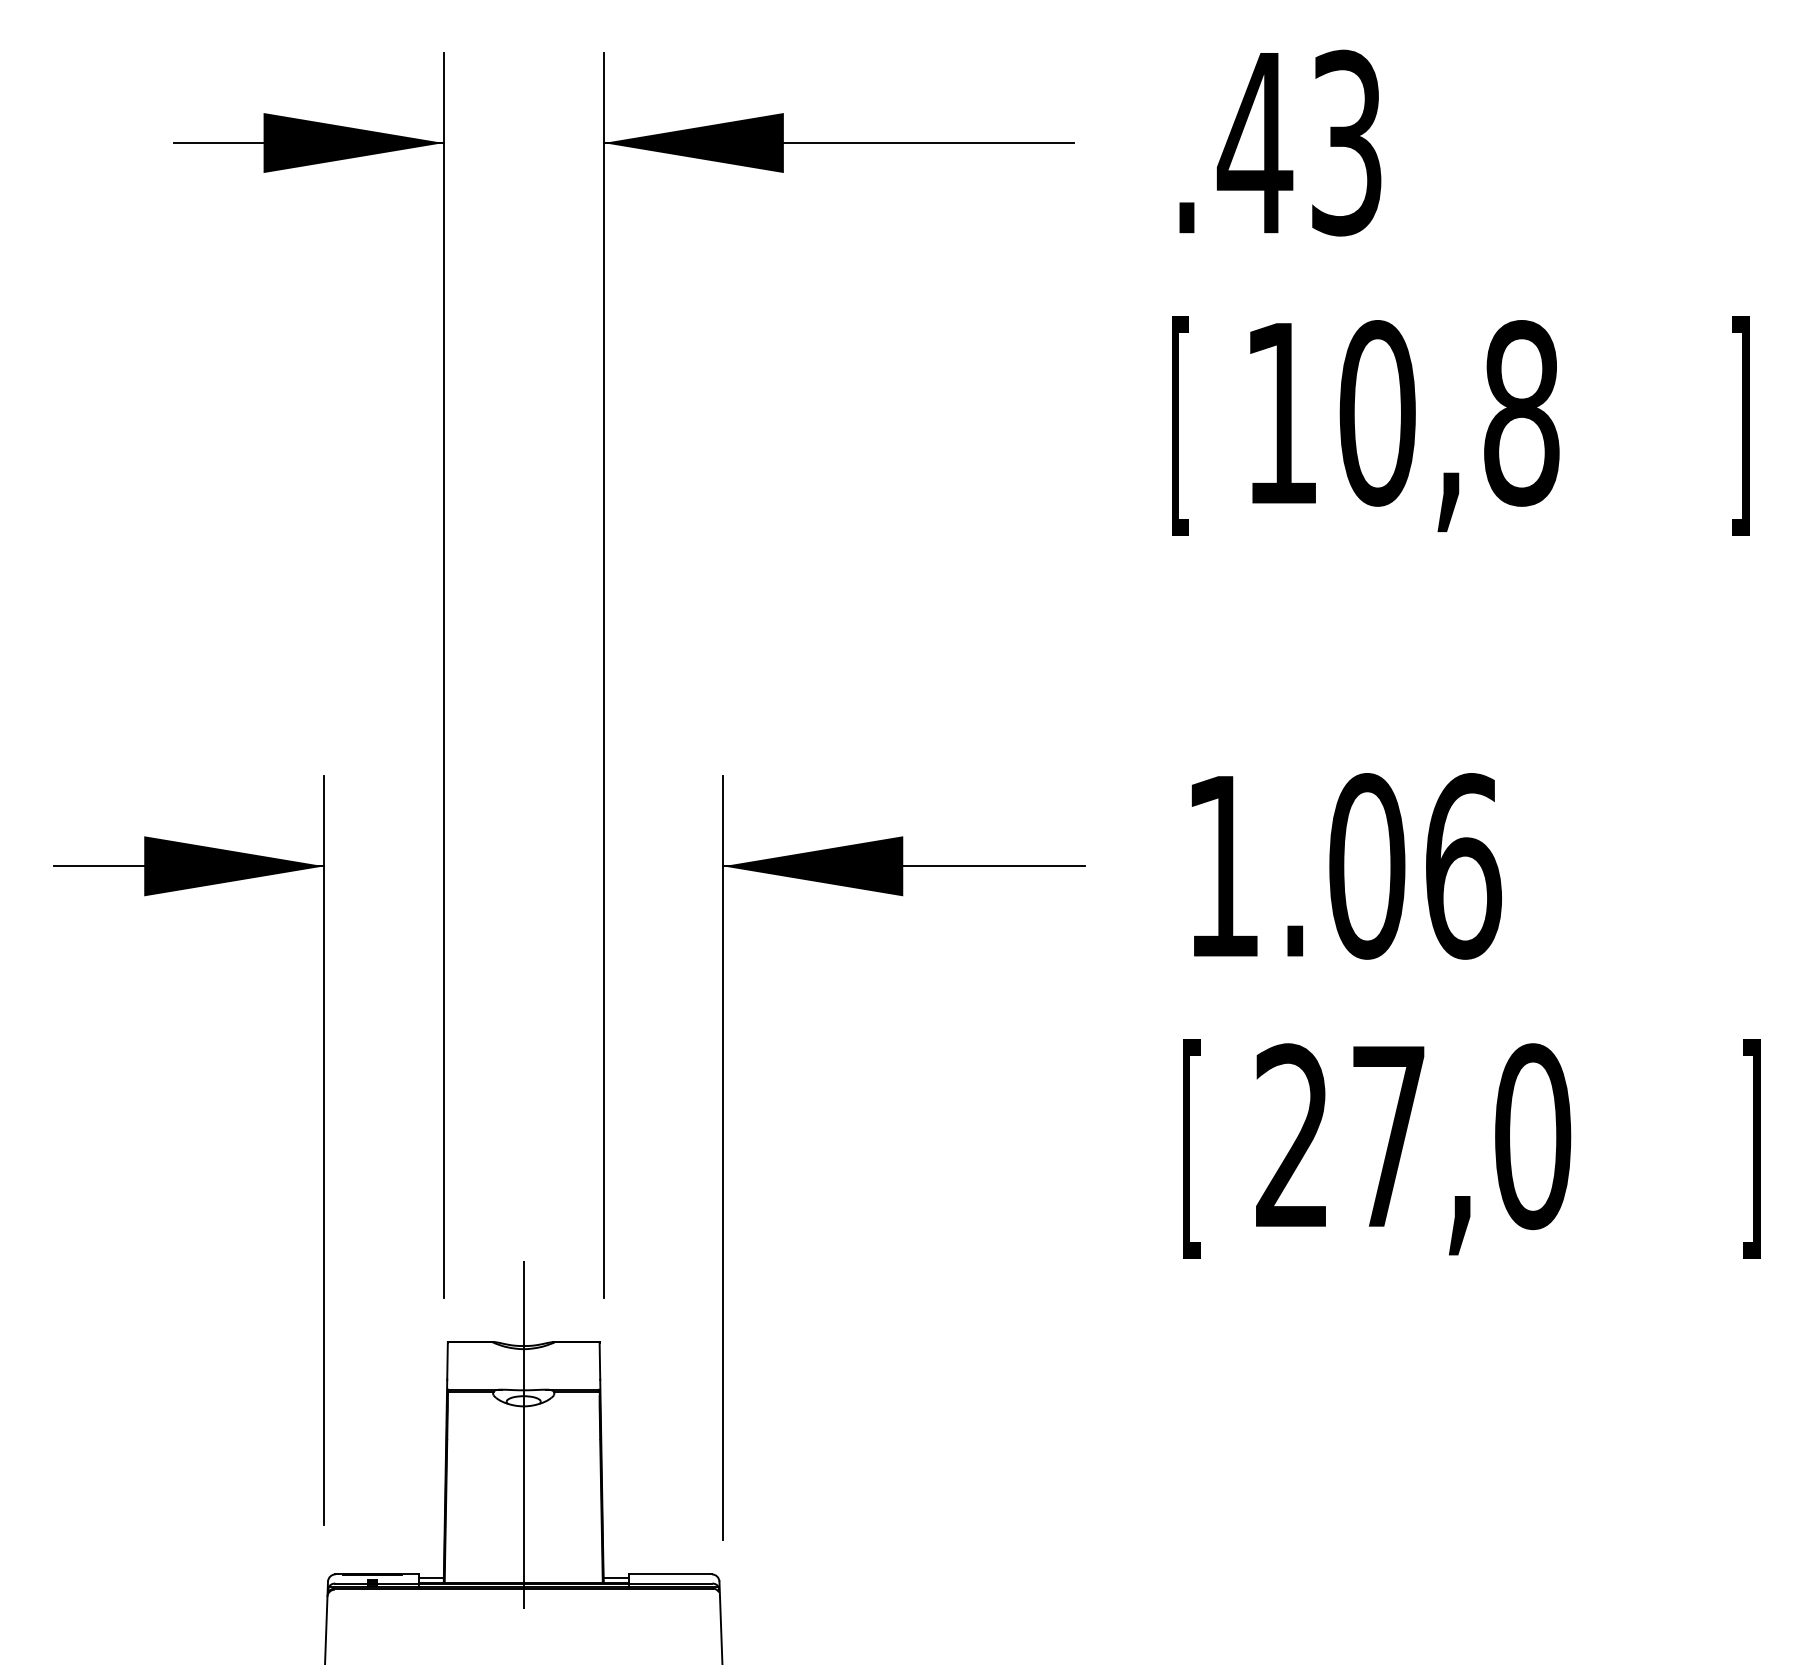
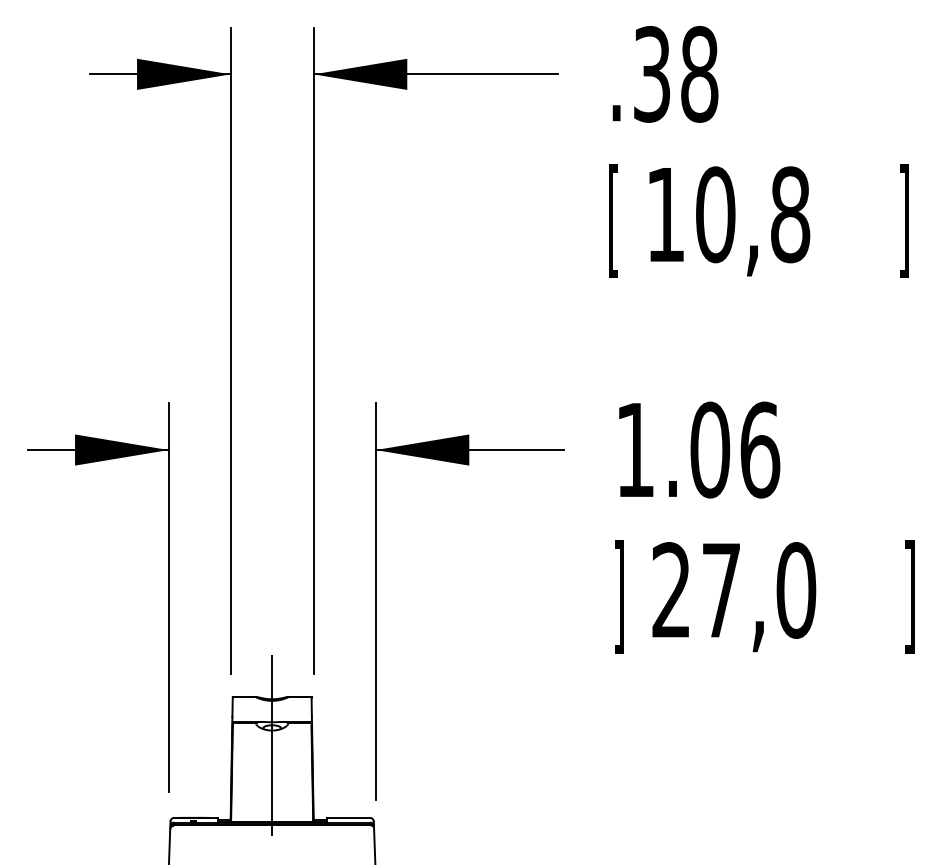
text: (1300, 143) -> (675, 74), .43 -> .38
text: (1190, 1148) -> (618, 596), [ -> ]

